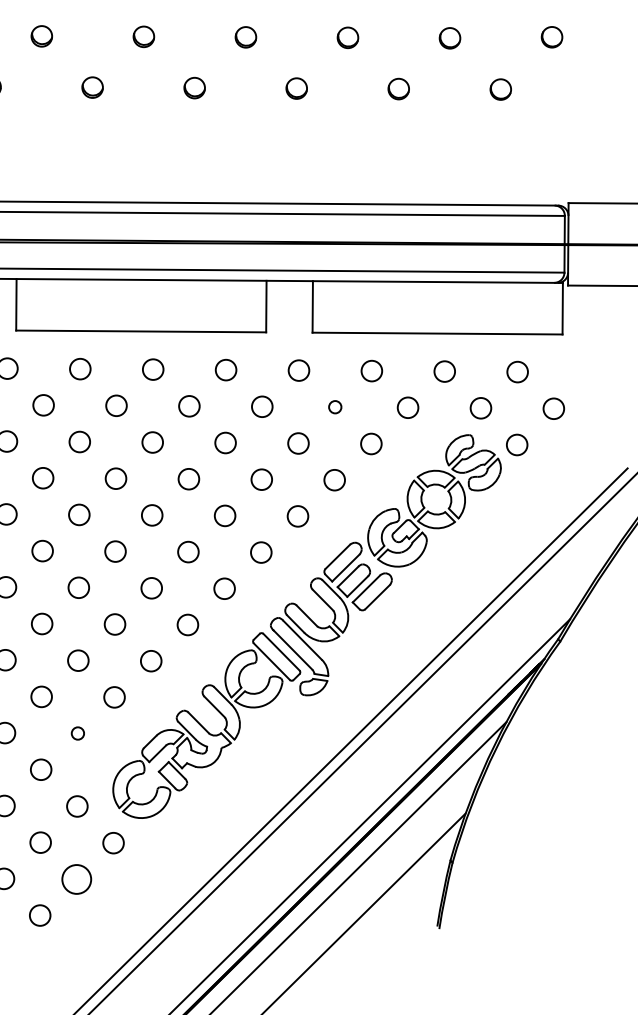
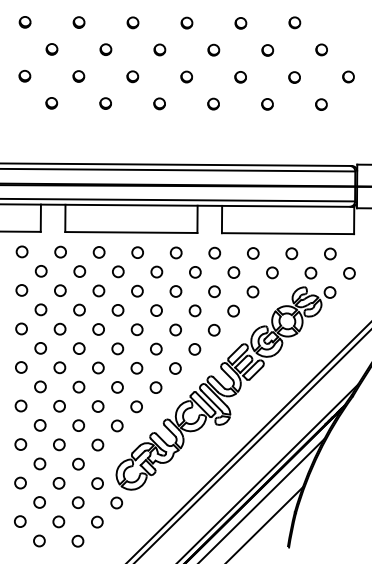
circle: (334, 407) -> (233, 272), size x1.67
circle: (77, 732) -> (97, 444), size x1.67
circle: (77, 878) -> (97, 521), size x0.71

